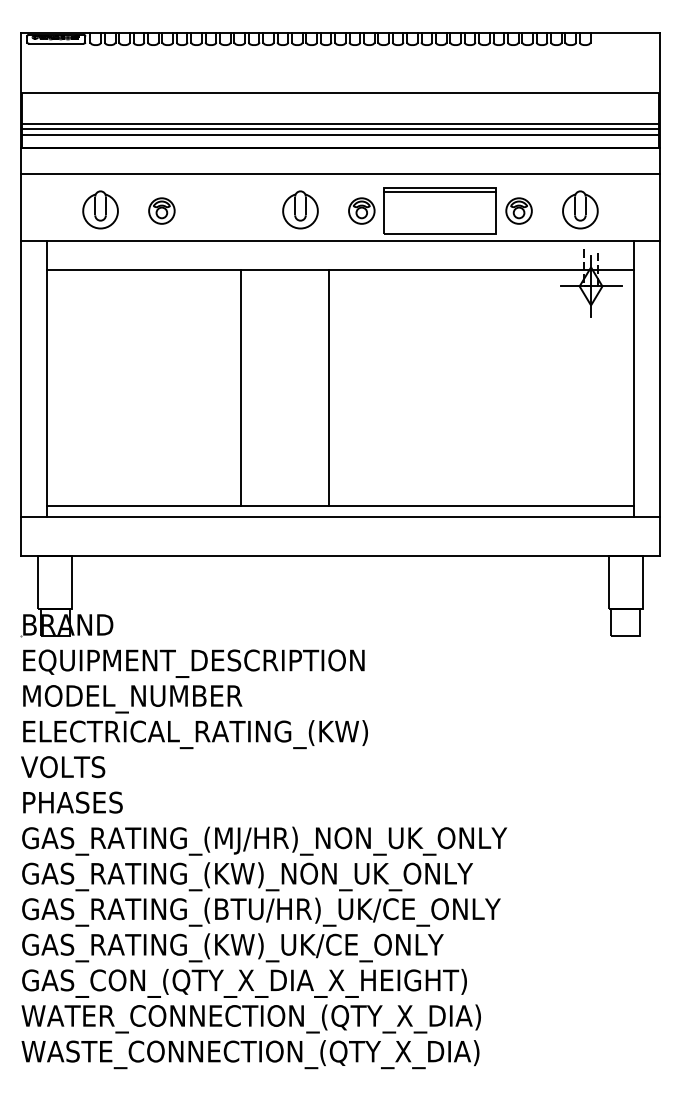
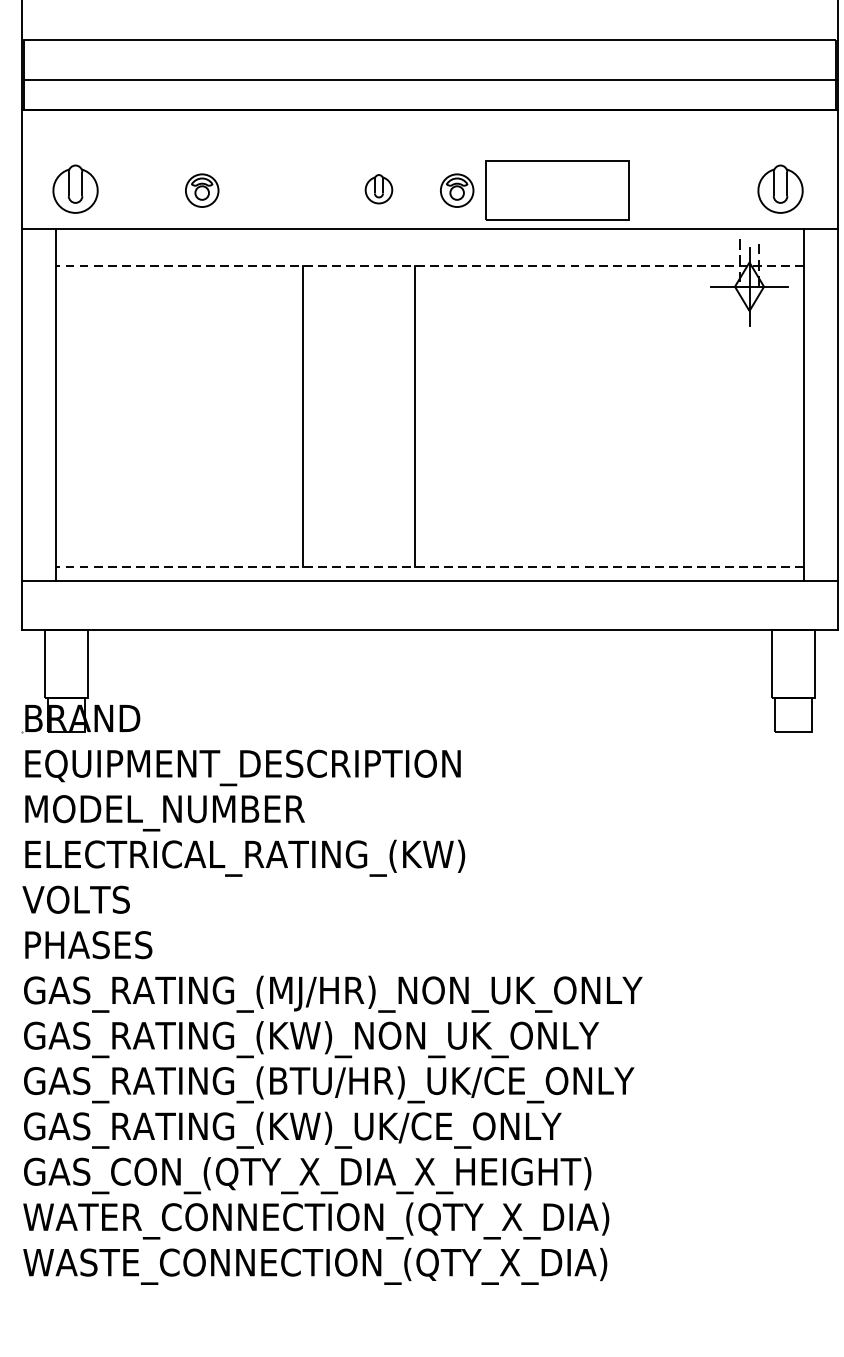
line: (340, 129) -> (429, 86), removed
line: (340, 135) -> (429, 94), removed
line: (340, 173) -> (429, 142), removed
line: (440, 191) -> (557, 165), removed
part: (100, 209) -> (75, 188), moved
part: (300, 209) -> (378, 188), size x0.6
part: (580, 209) -> (780, 188), moved
part: (518, 210) -> (656, 189), removed
line: (340, 270) -> (429, 266), solid -> dashed
line: (340, 506) -> (429, 567), solid -> dashed

